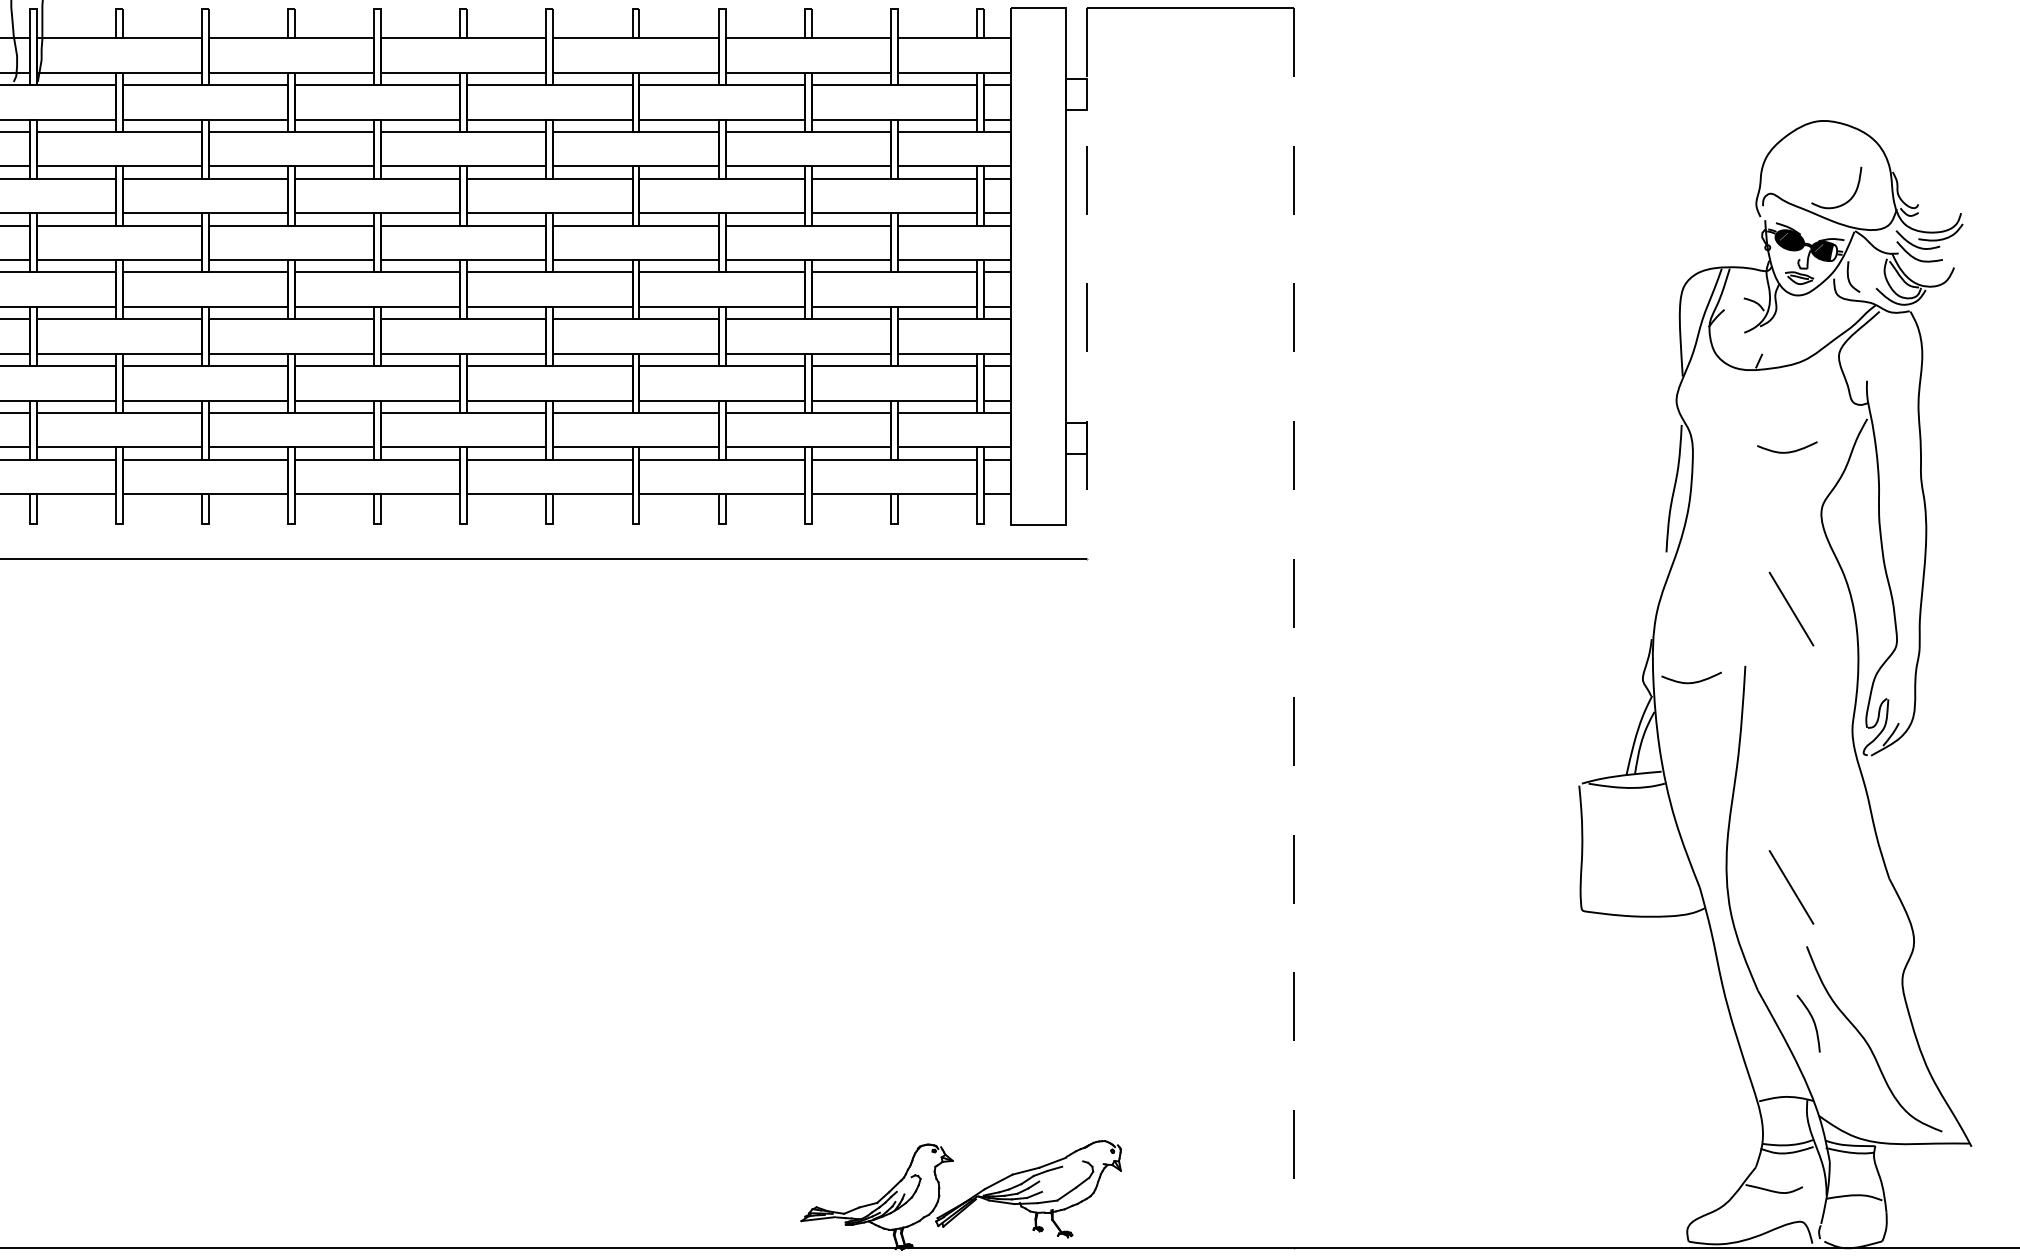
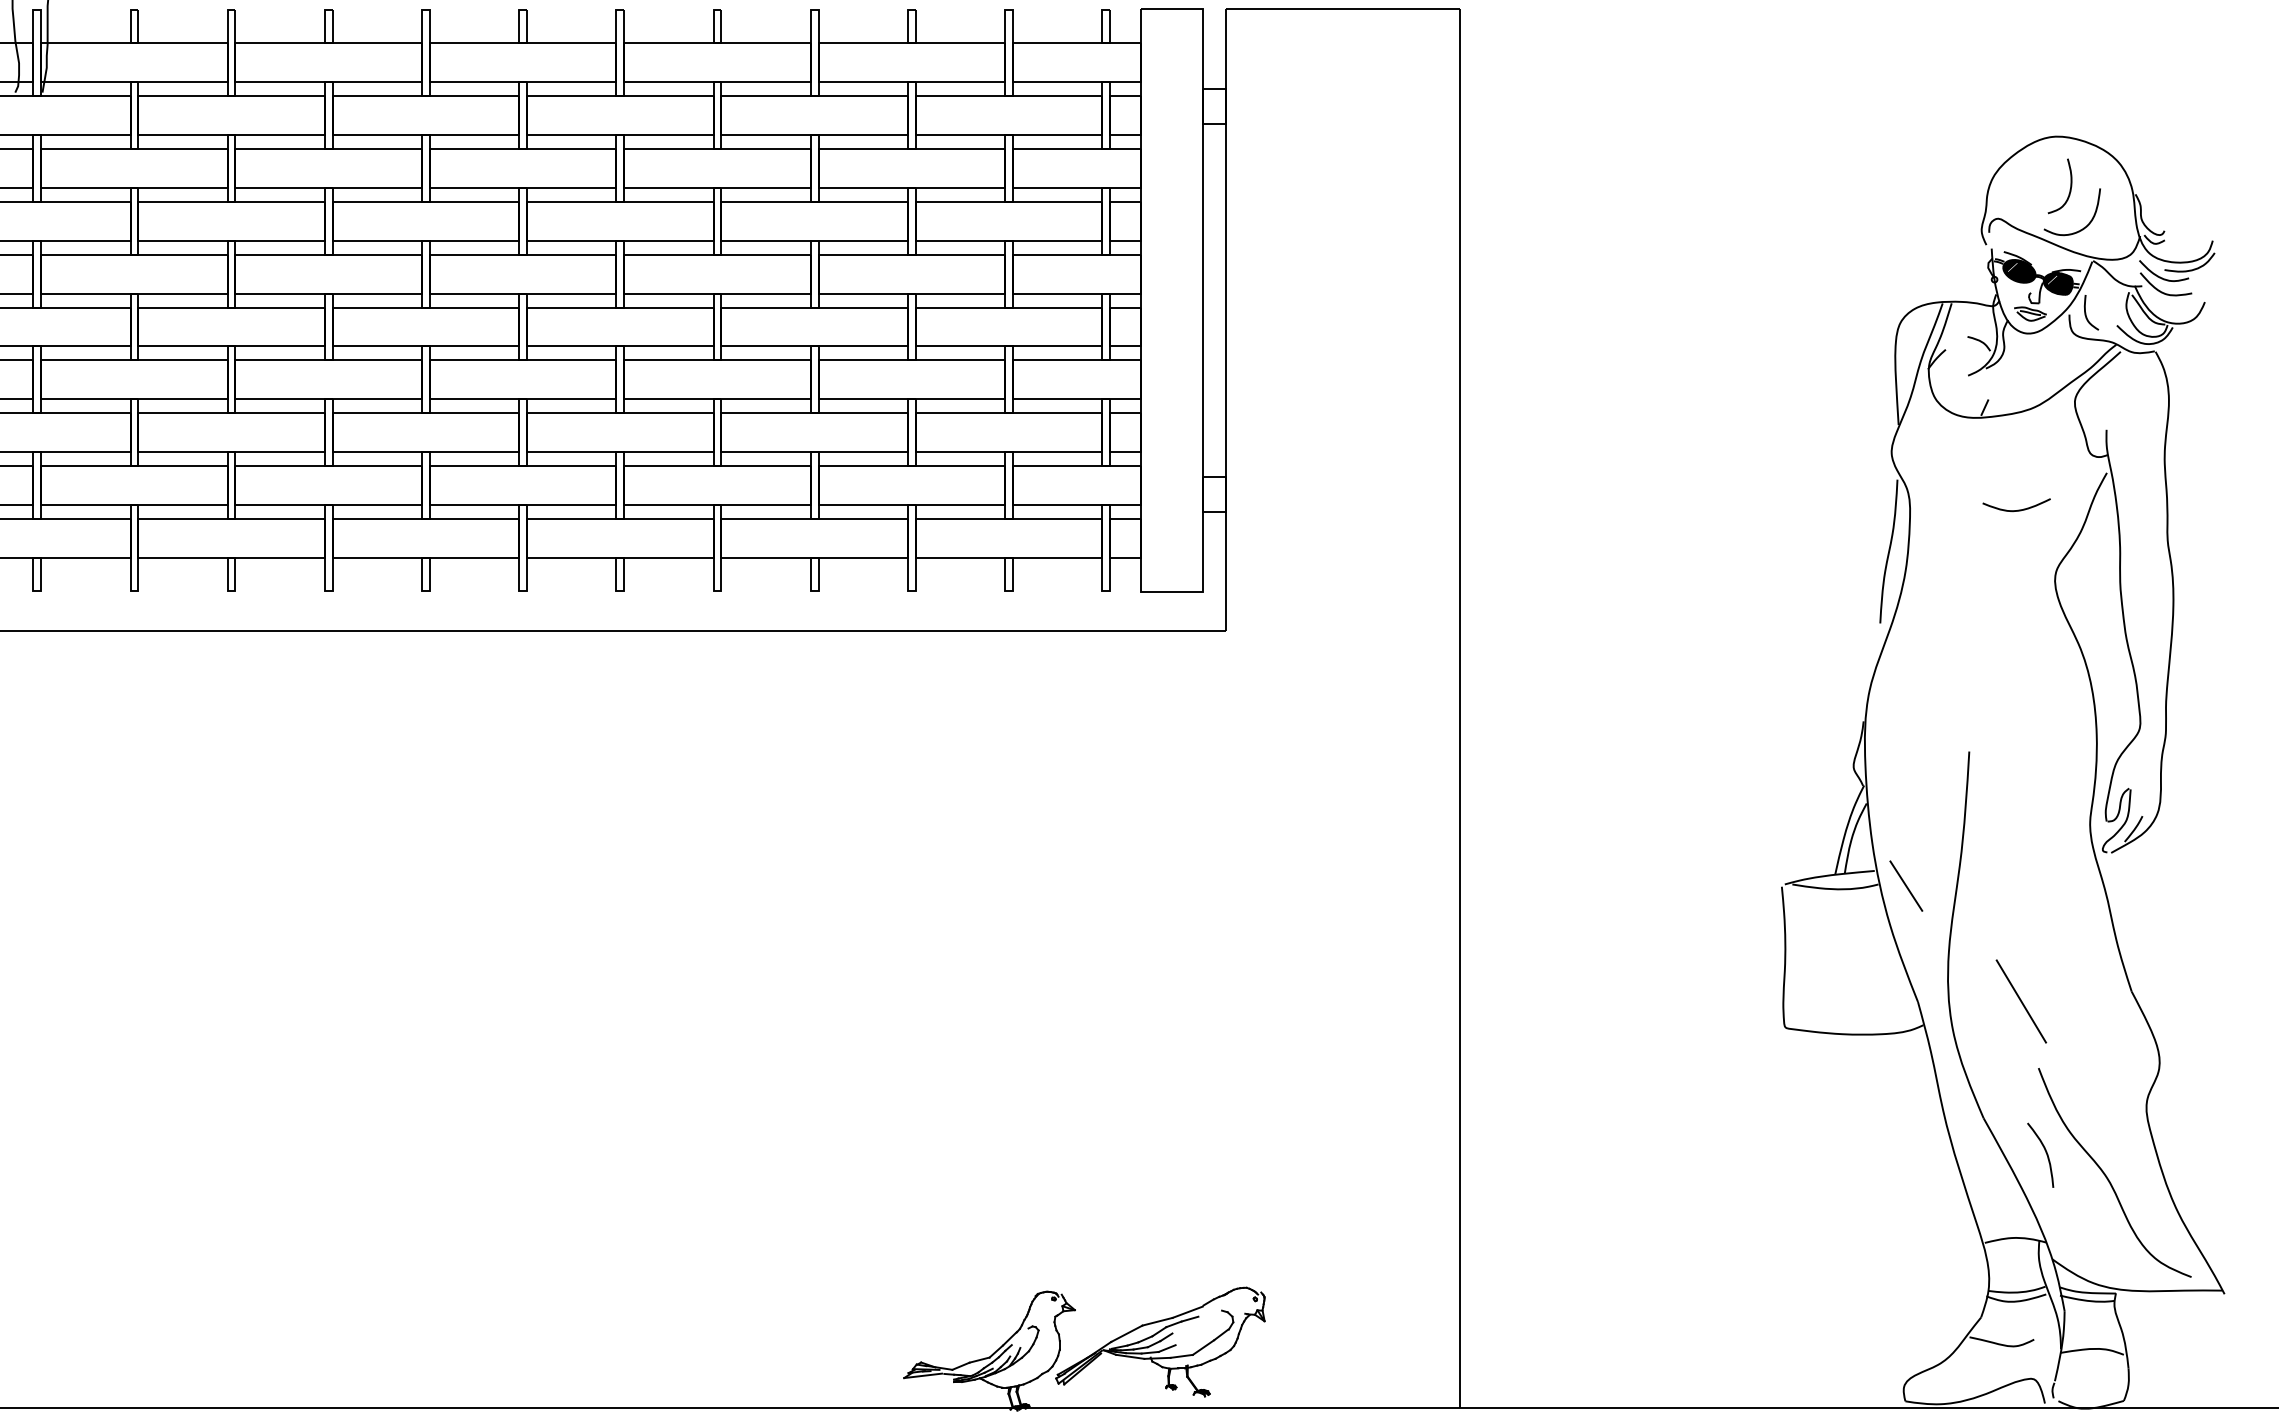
curve: (1834, 167) -> (2069, 189), added
fill: (1832, 252) -> (2067, 285), added
line: (1087, 283) -> (1226, 320), dashed -> solid
line: (1791, 609) -> (2021, 687), removed
line: (1293, 627) -> (1459, 708), dashed -> solid
curve: (1693, 681) -> (1910, 769), removed
line: (1689, 784) -> (1906, 885), added

